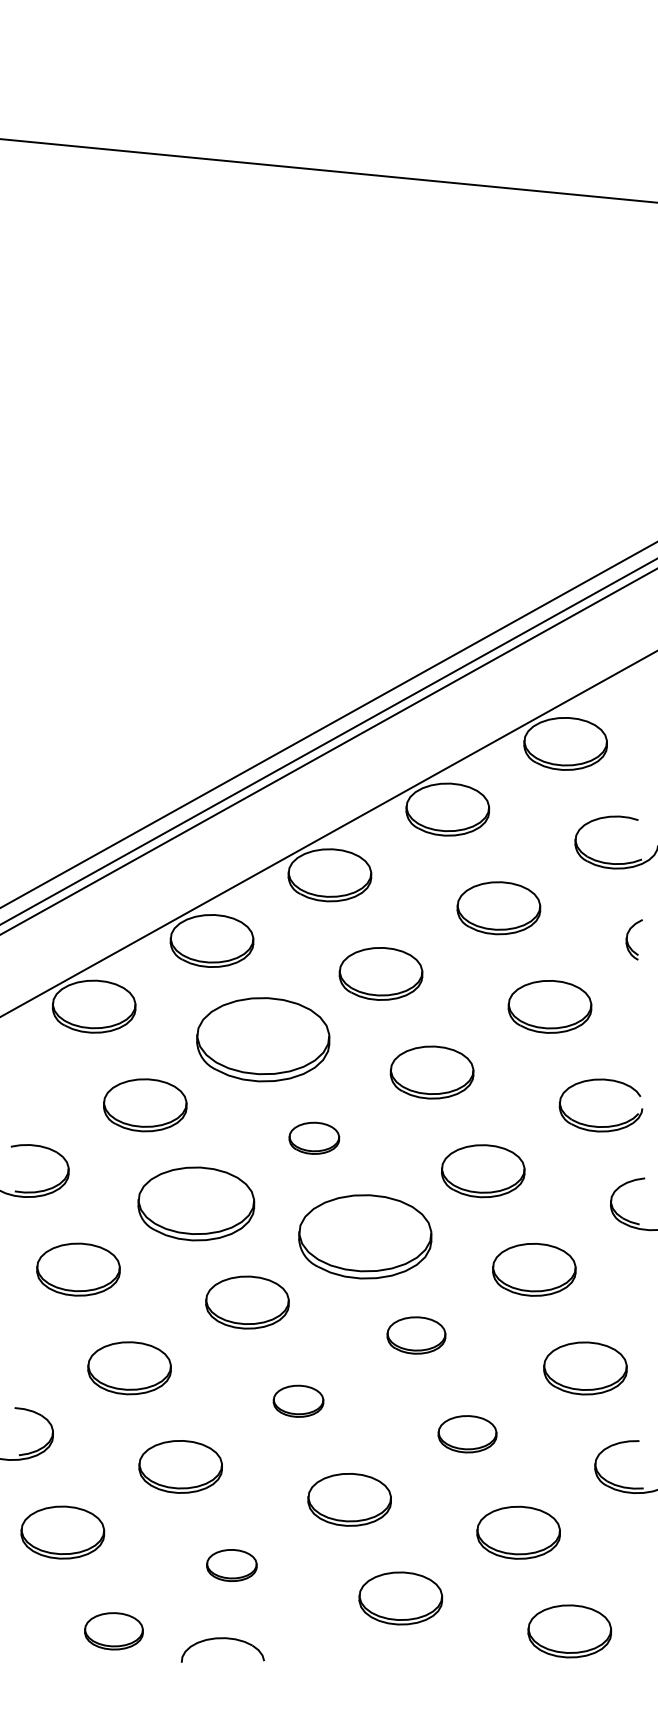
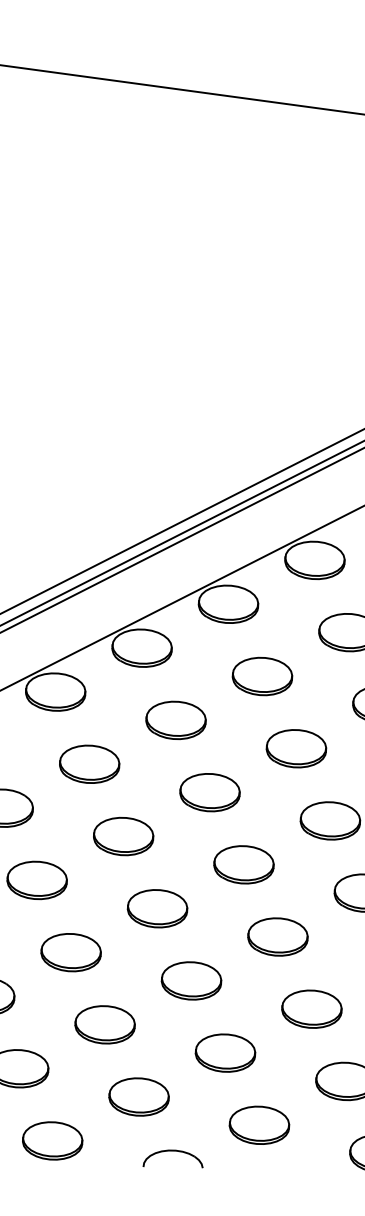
part: (262, 1039) -> (175, 720), size x0.62
part: (314, 1138) -> (210, 792), size x1.67
part: (196, 1203) -> (123, 836), size x0.71
part: (365, 1236) -> (244, 864), size x0.62
part: (416, 1335) -> (277, 937), size x1.43
part: (298, 1401) -> (191, 981), size x1.67
part: (467, 1434) -> (311, 1009), size x1.43
part: (231, 1565) -> (138, 1097), size x1.67
part: (113, 1631) -> (52, 1141), size x1.43
part: (222, 1639) -> (173, 1151), moved

